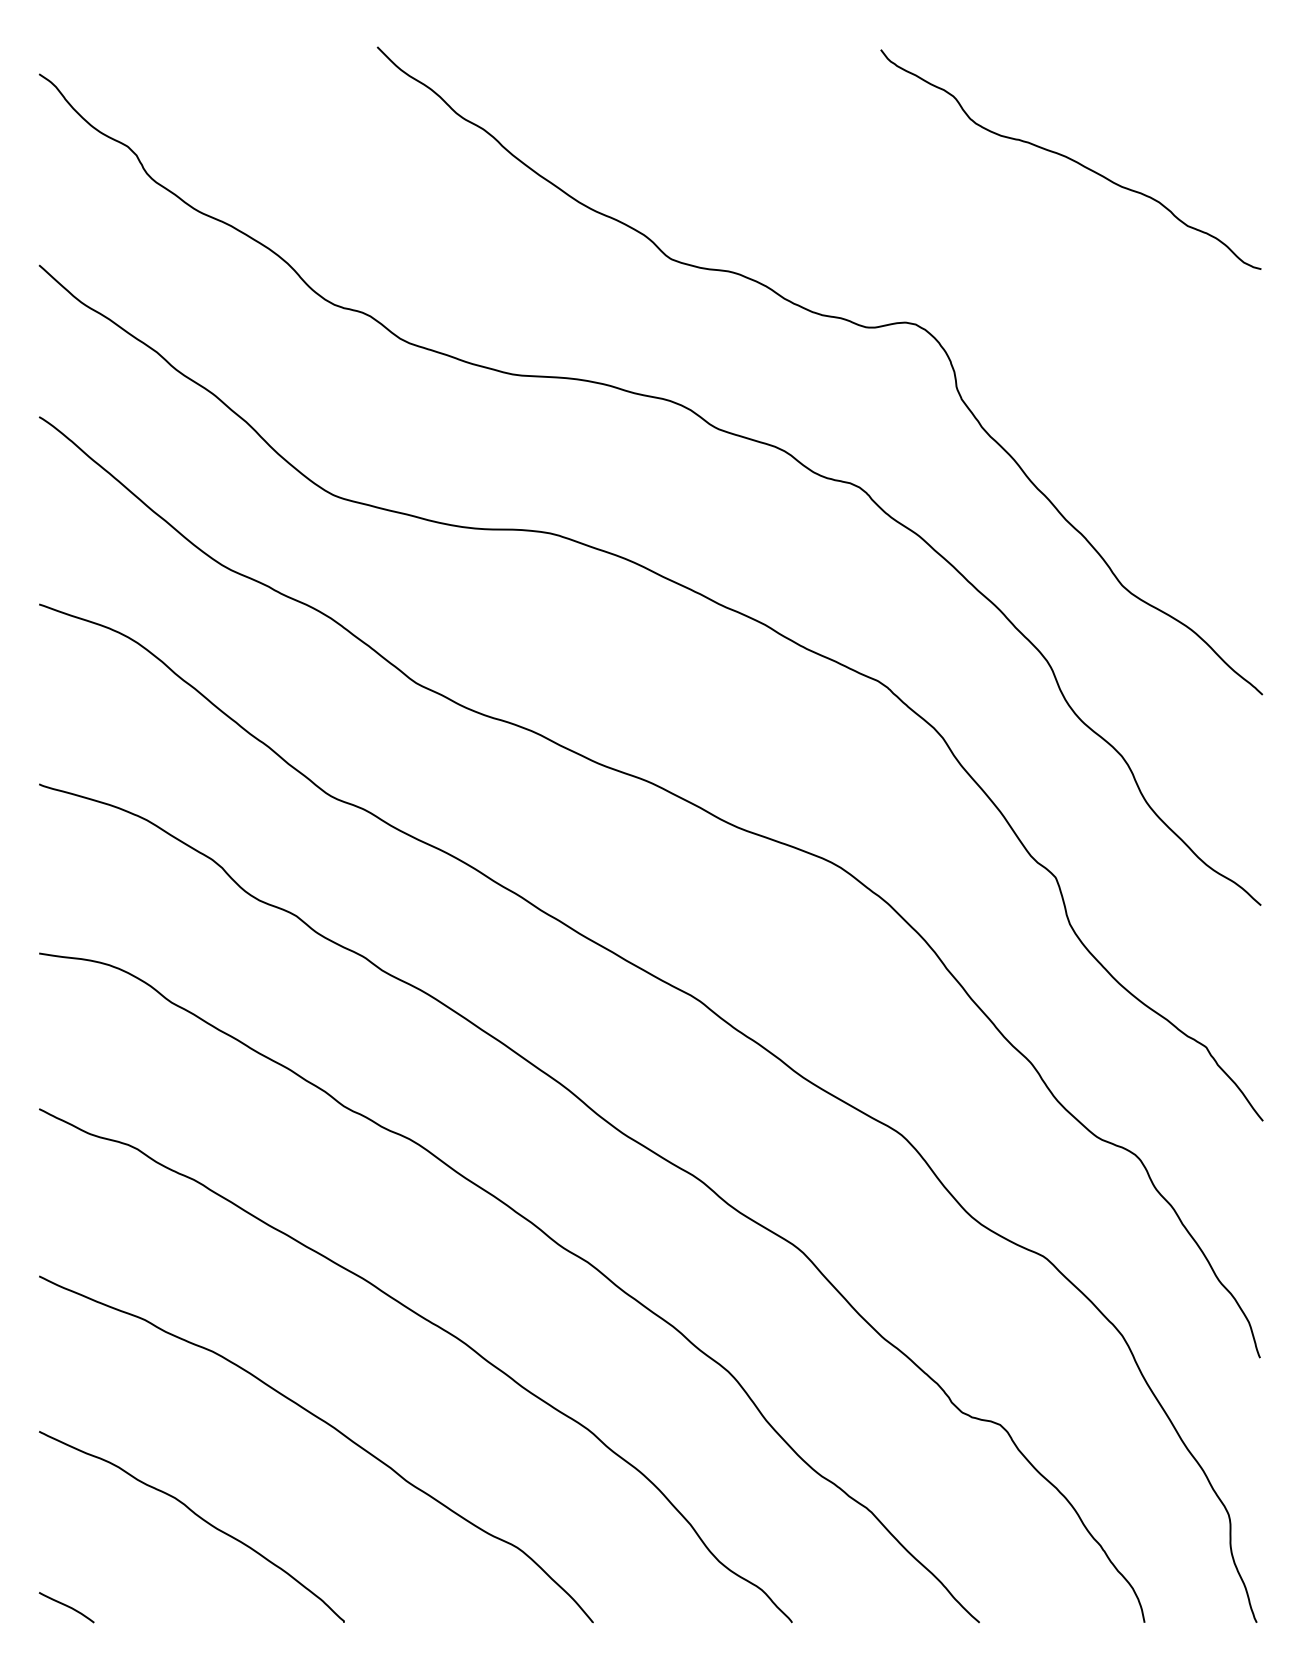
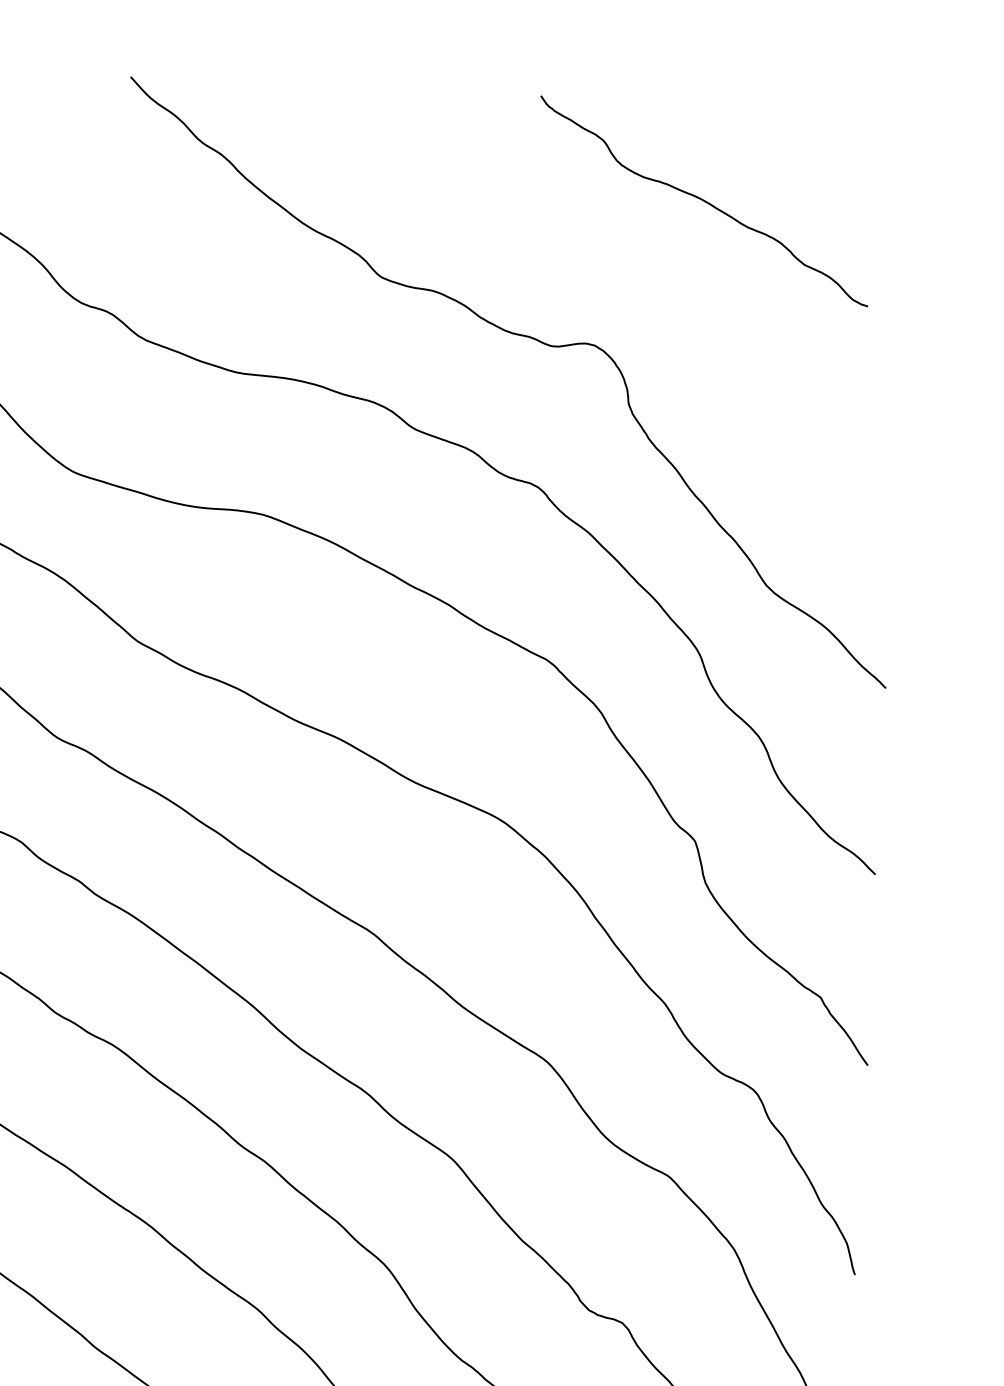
curve: (1070, 159) -> (703, 201), moved

